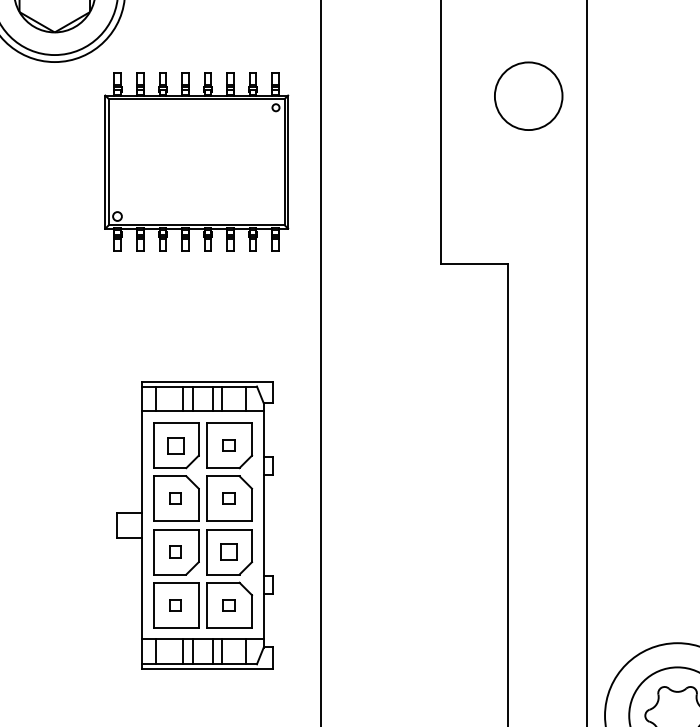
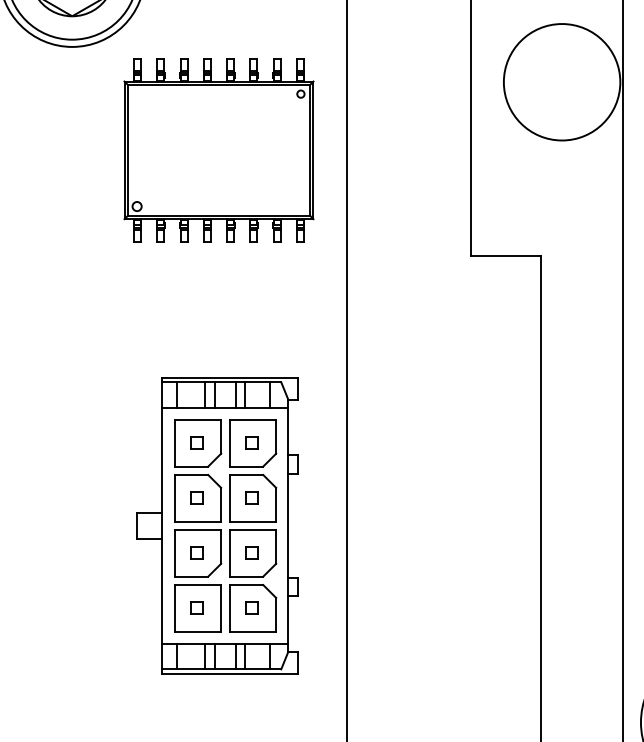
circle: (528, 95) -> (561, 81), size x1.67
part: (175, 445) -> (197, 443), size x0.71
part: (228, 551) -> (251, 552), size x0.71

